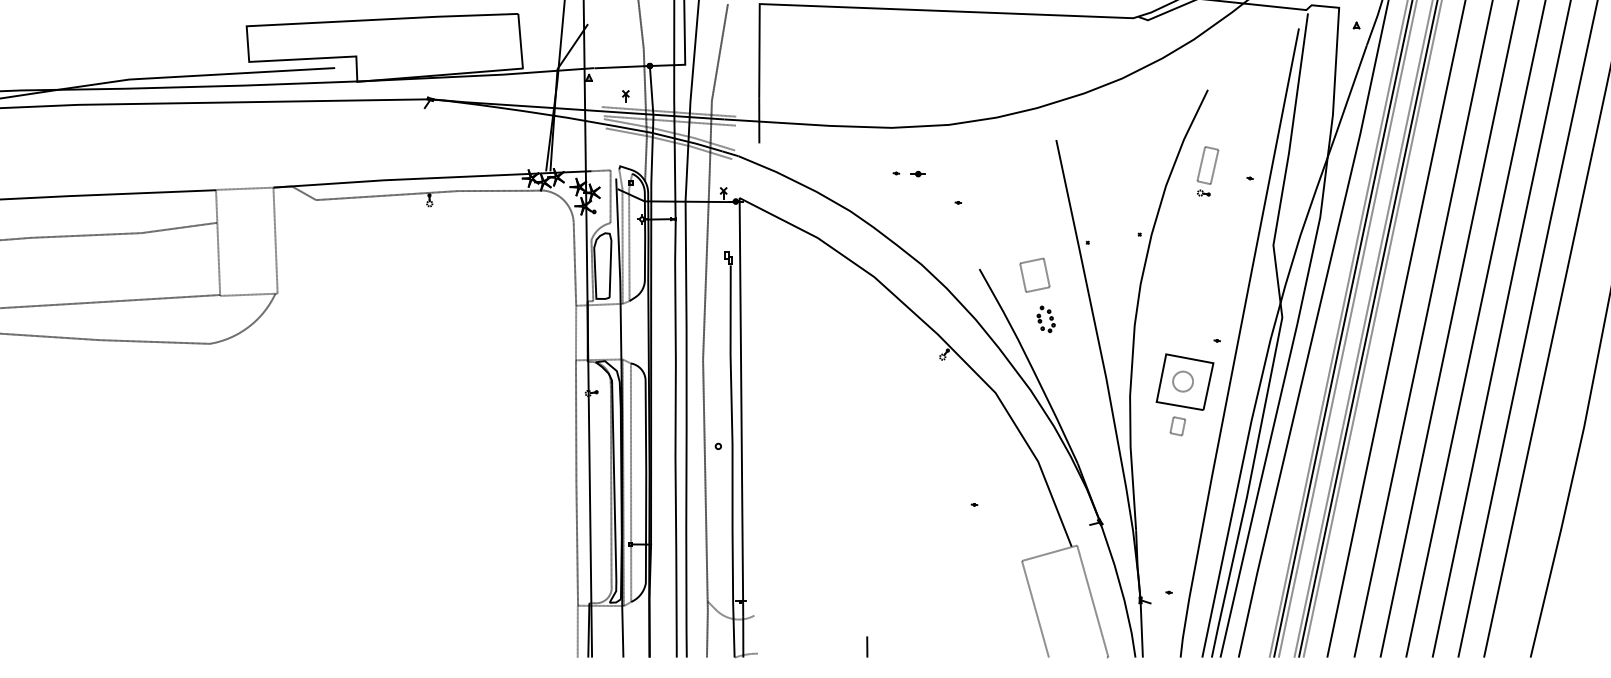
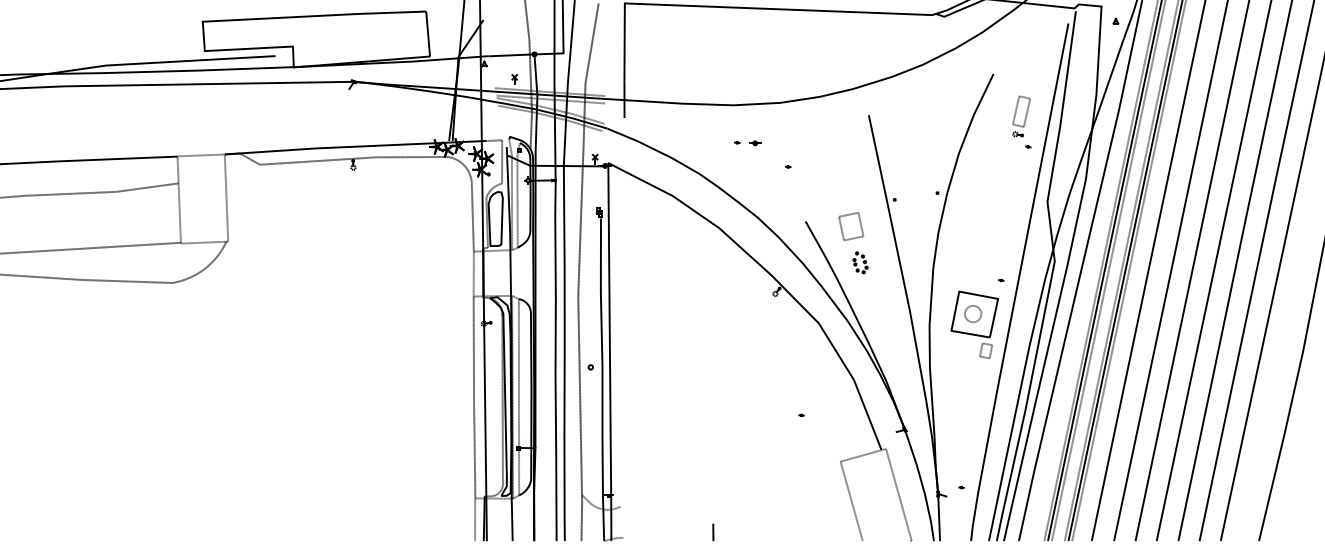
part: (1207, 171) -> (1021, 116), moved
part: (1177, 426) -> (985, 350), moved

